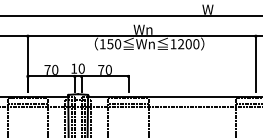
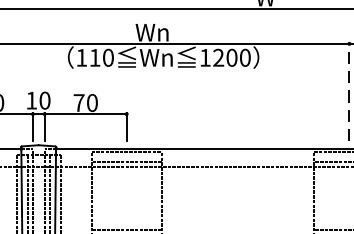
text: (110, 44) -> (95, 58), 150 -> 110
line: (255, 63) -> (348, 91), solid -> dashed

